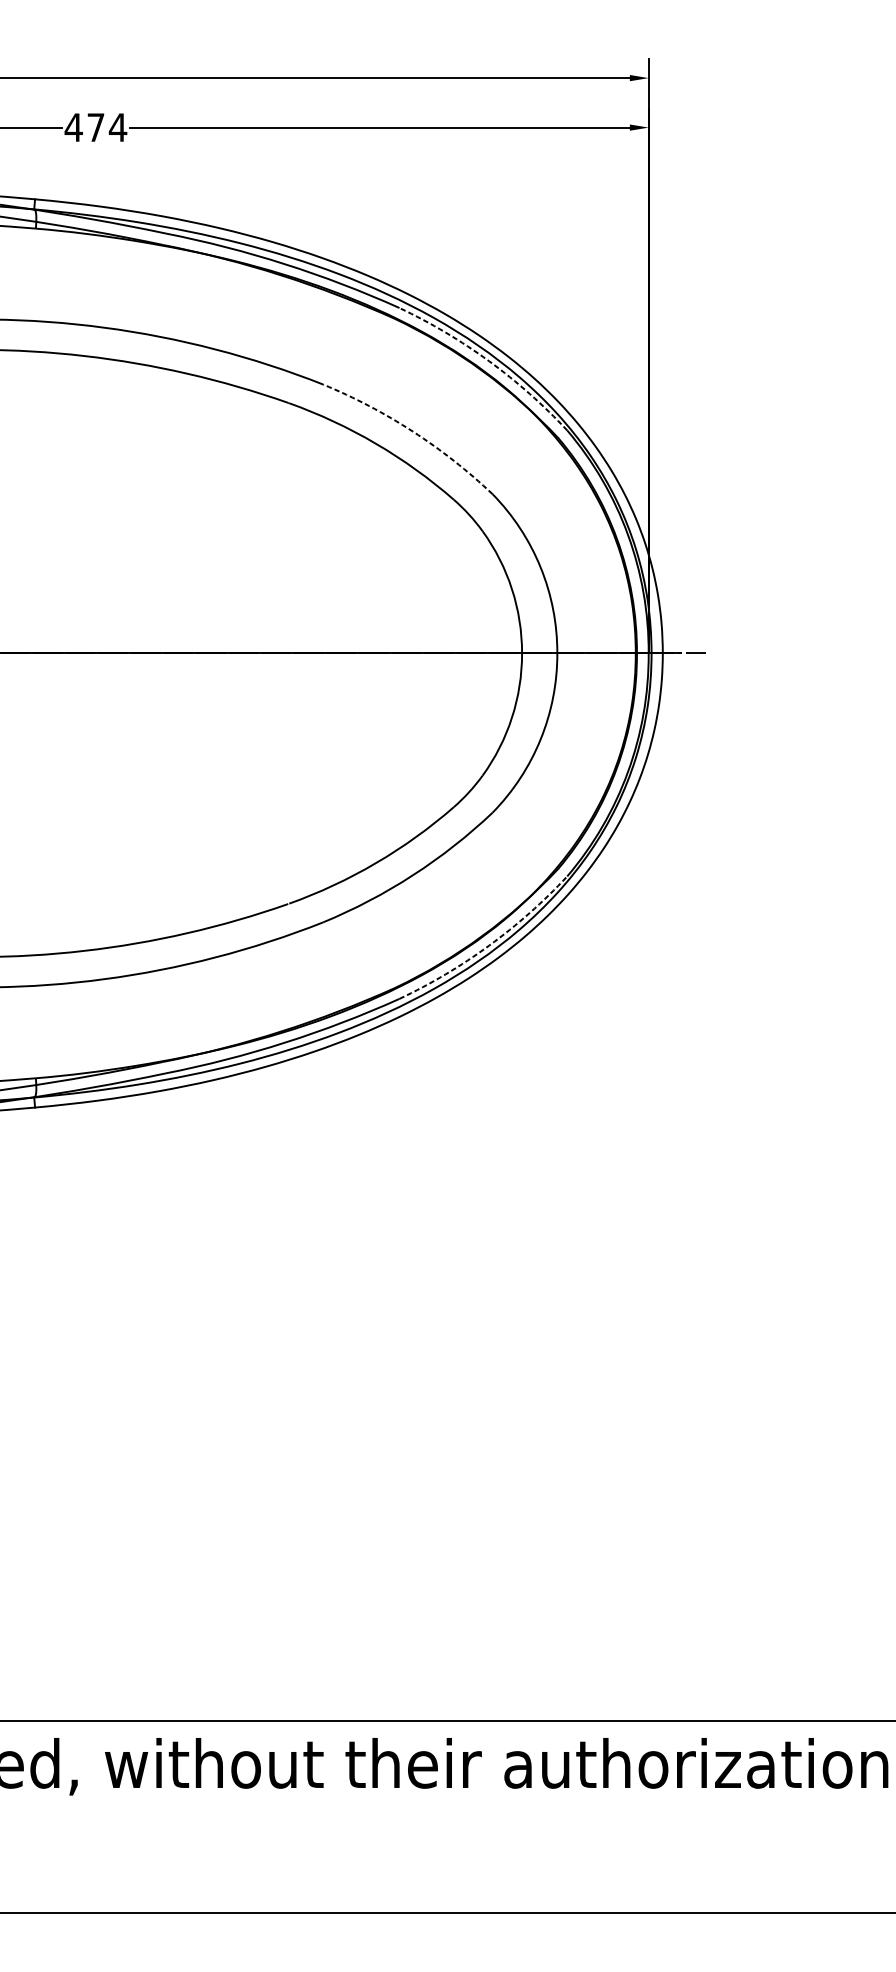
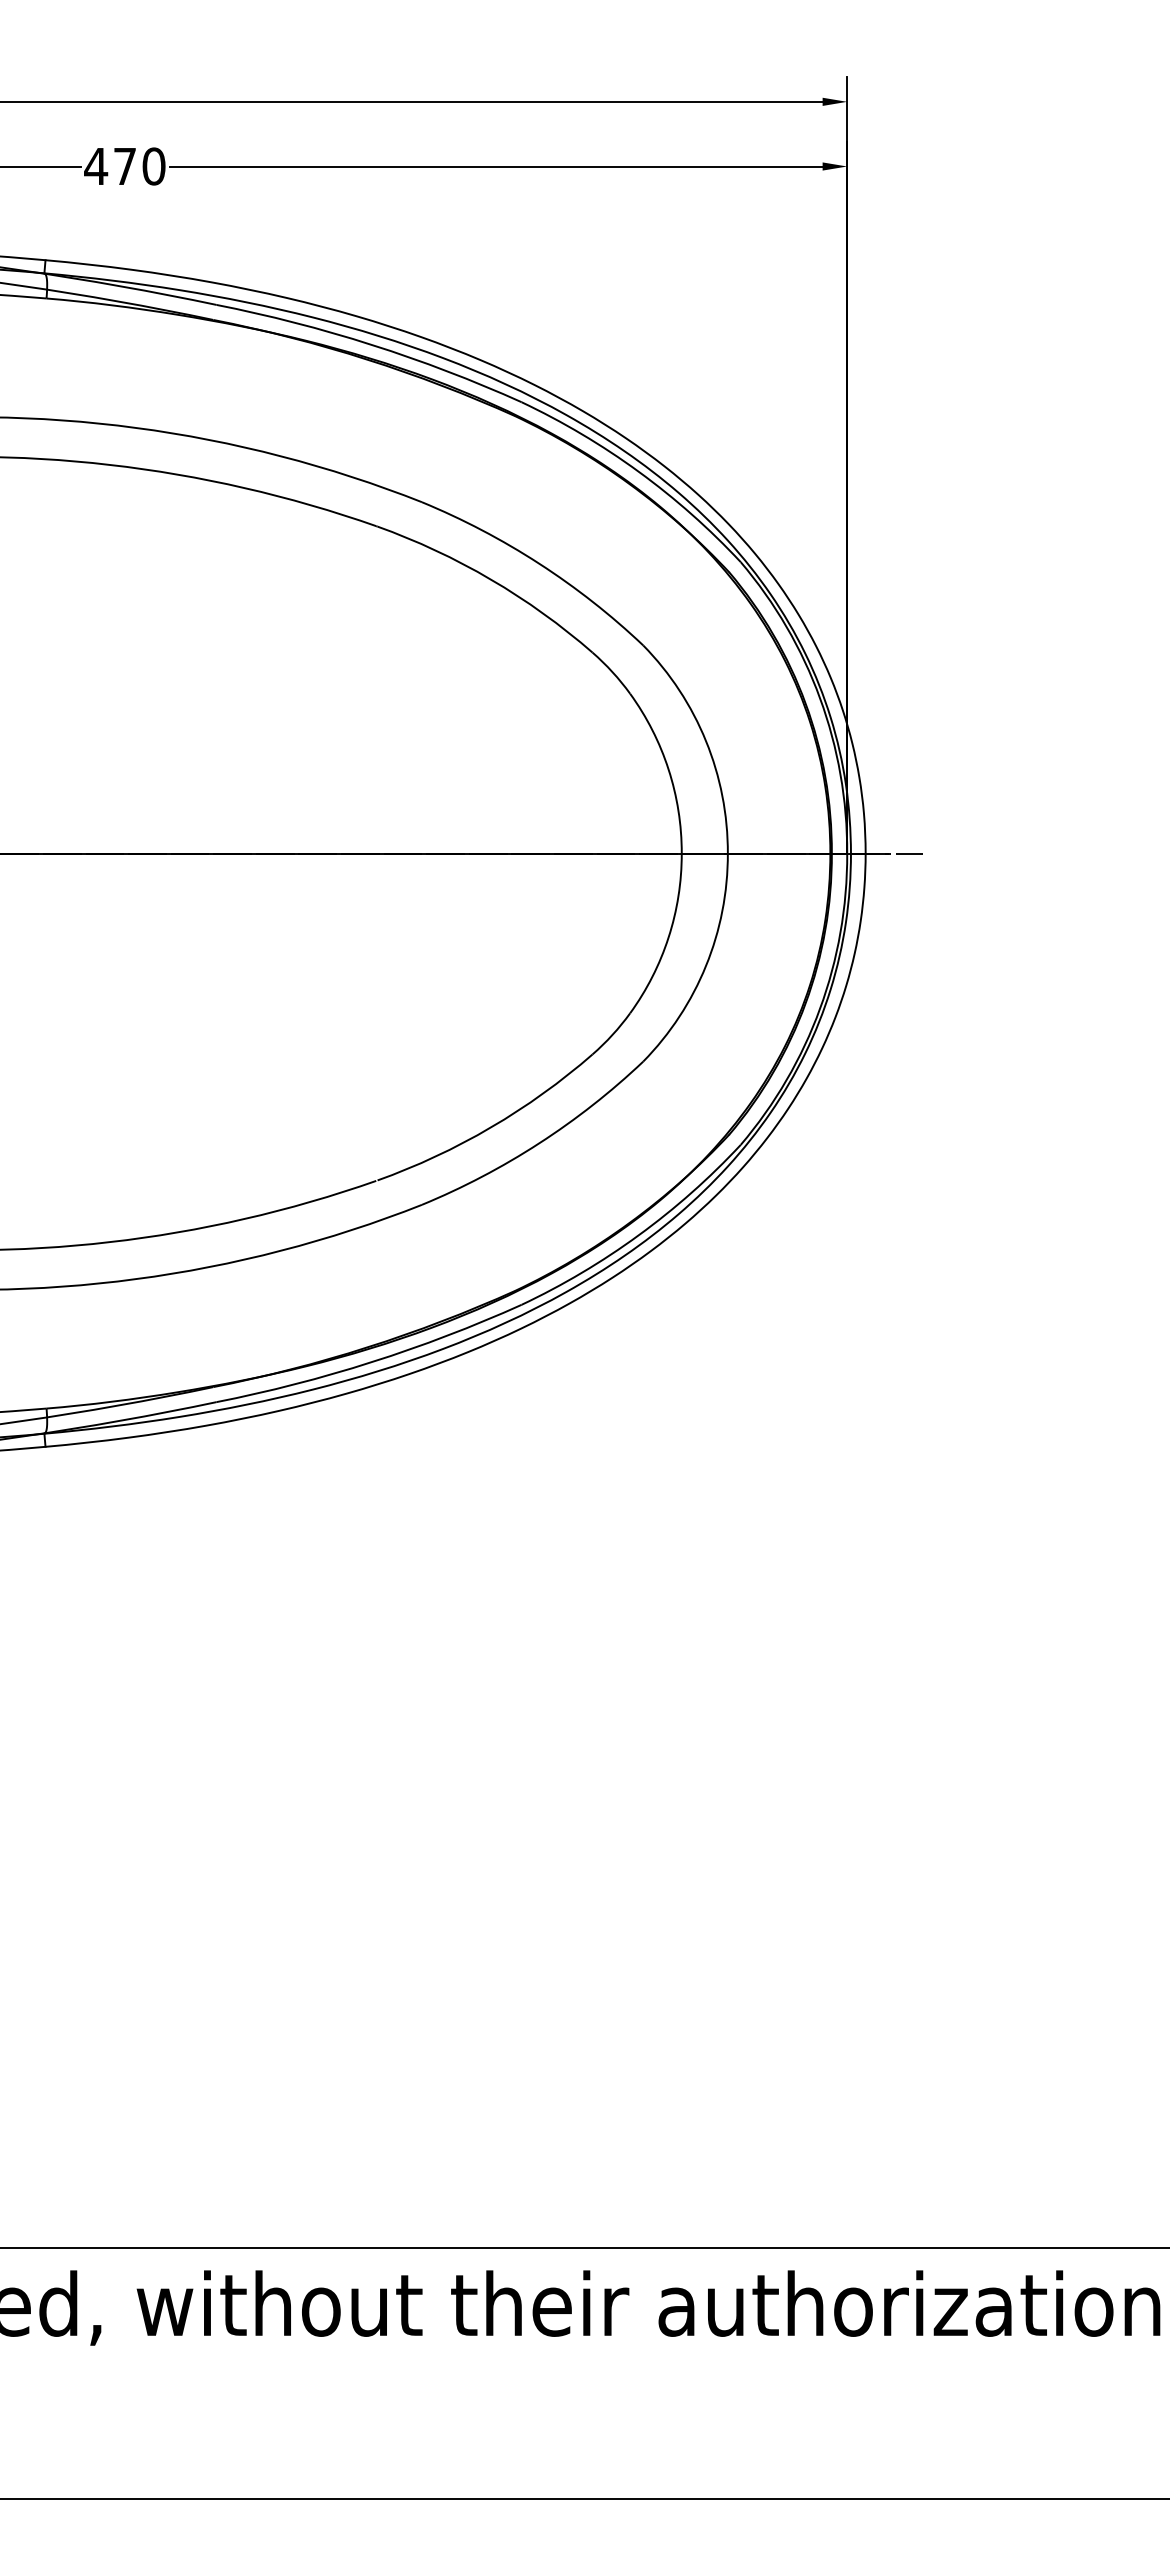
text: (117, 127) -> (153, 166), 474 -> 470
arc: (488, 361) -> (638, 471), dashed -> solid
arc: (413, 431) -> (539, 563), dashed -> solid
arc: (488, 945) -> (638, 1235), dashed -> solid

